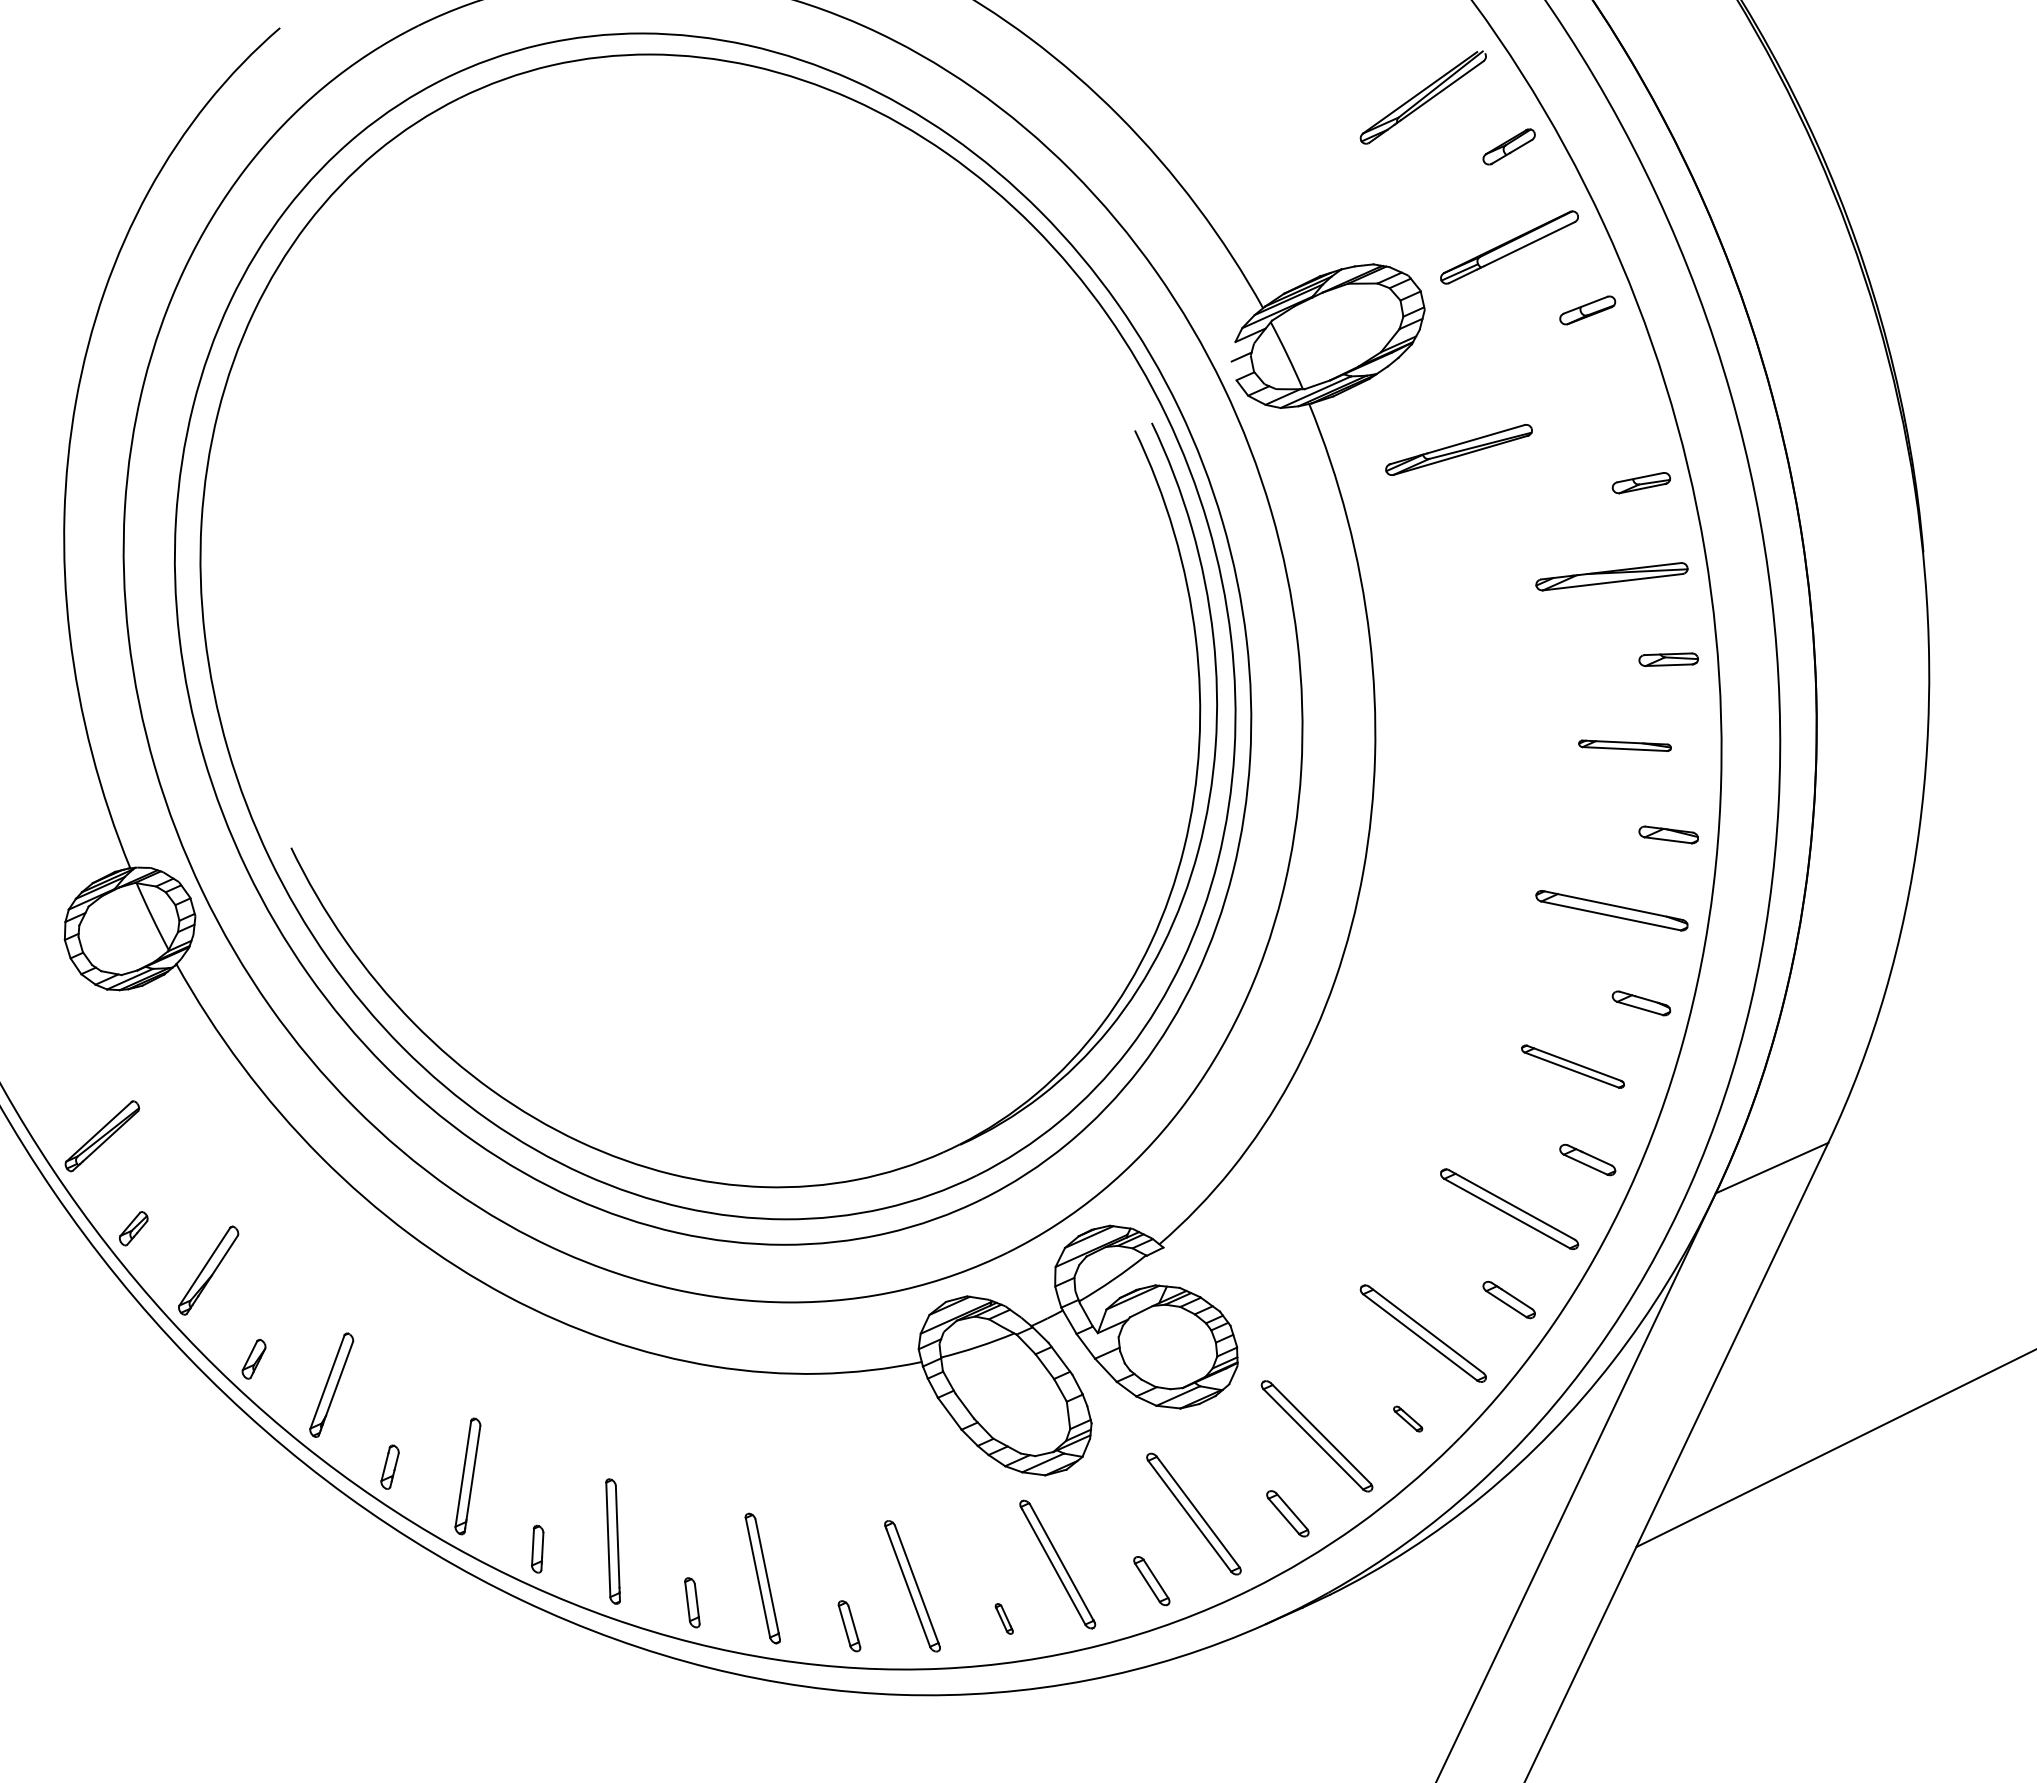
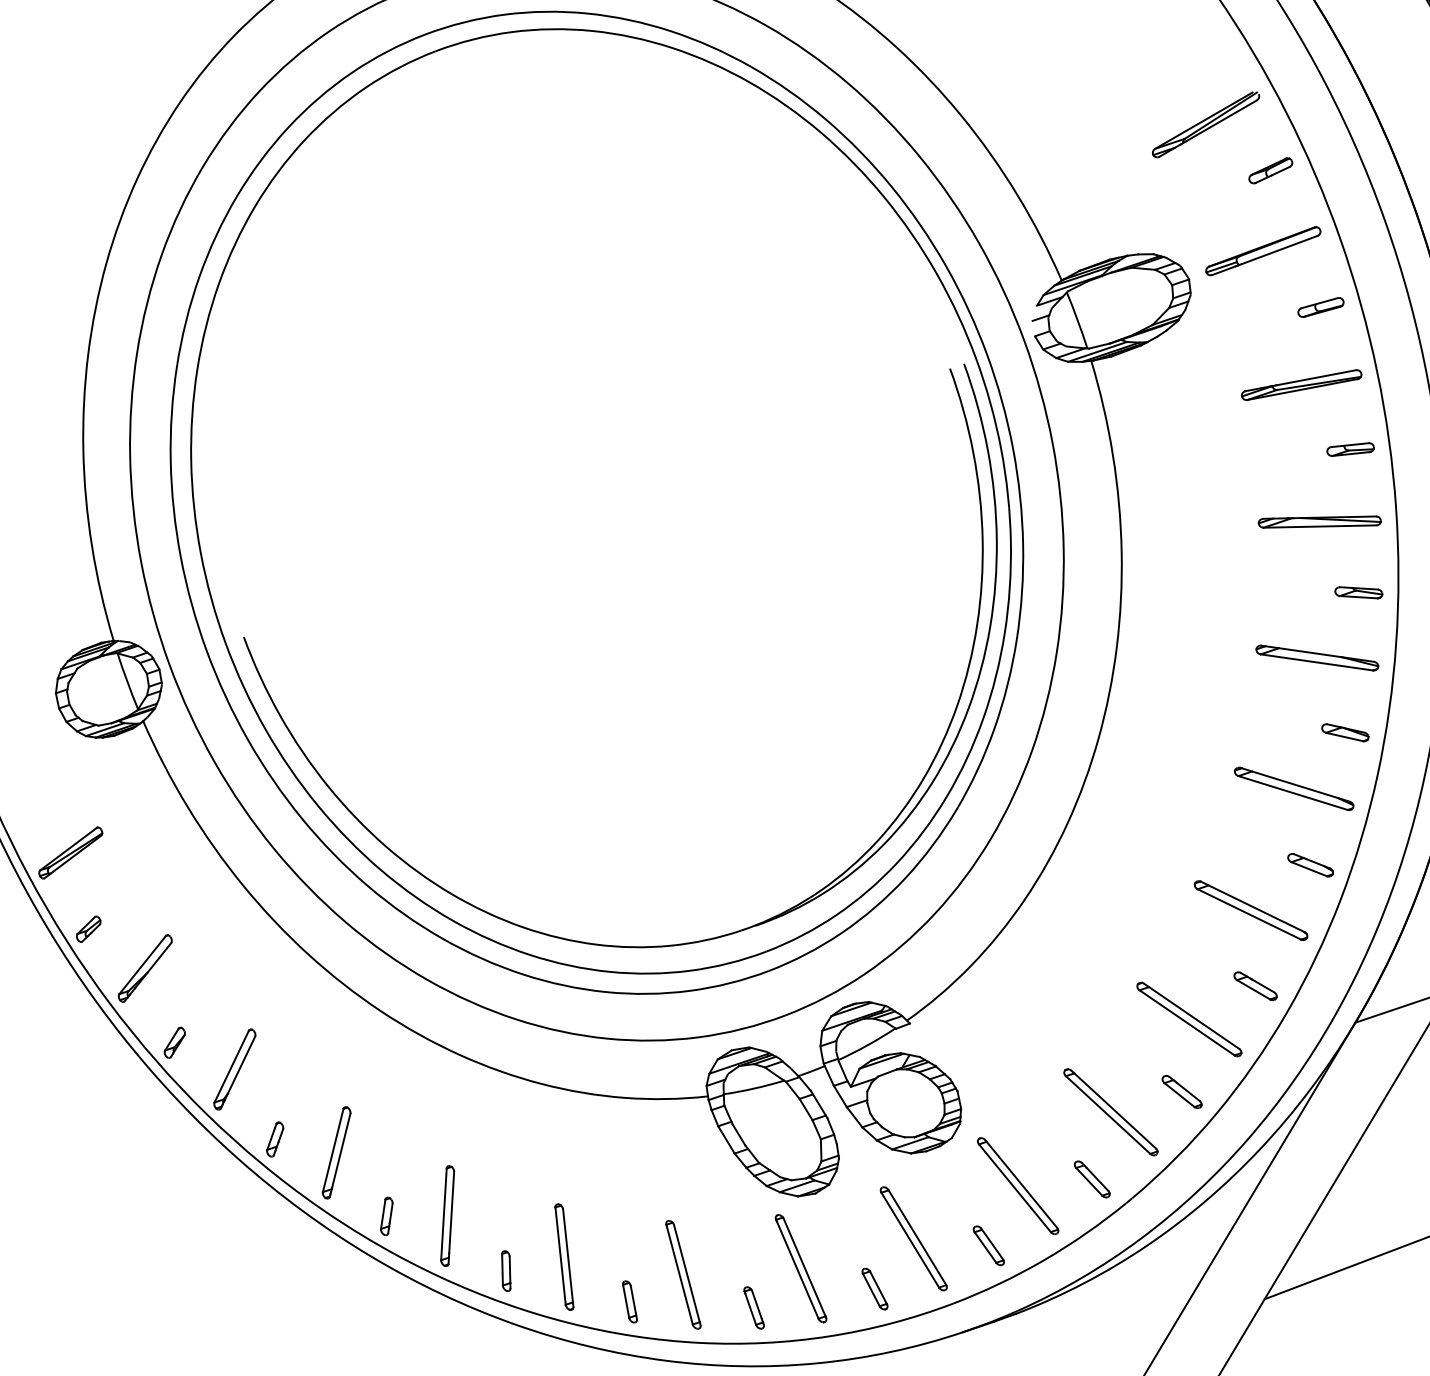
part: (1458, 449) -> (1301, 384), moved
part: (1624, 745) -> (1316, 657), size x1.67
part: (1572, 1066) -> (1250, 910), size x1.43
part: (1407, 1418) -> (1091, 1178), size x1.67
part: (1004, 1618) -> (754, 1307), size x1.67

